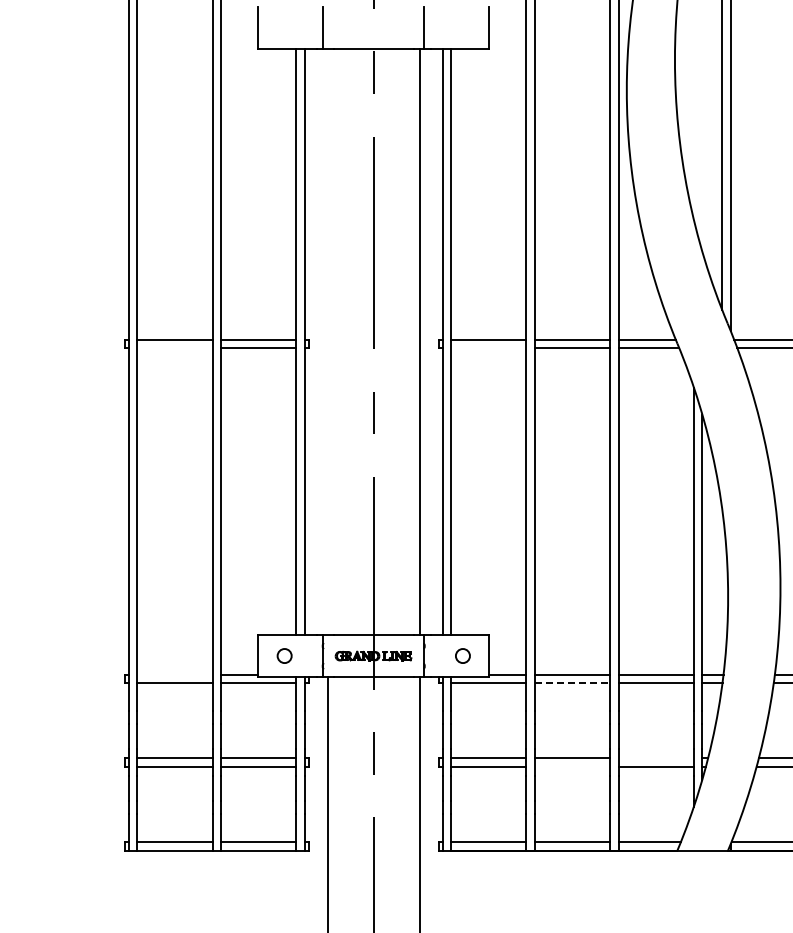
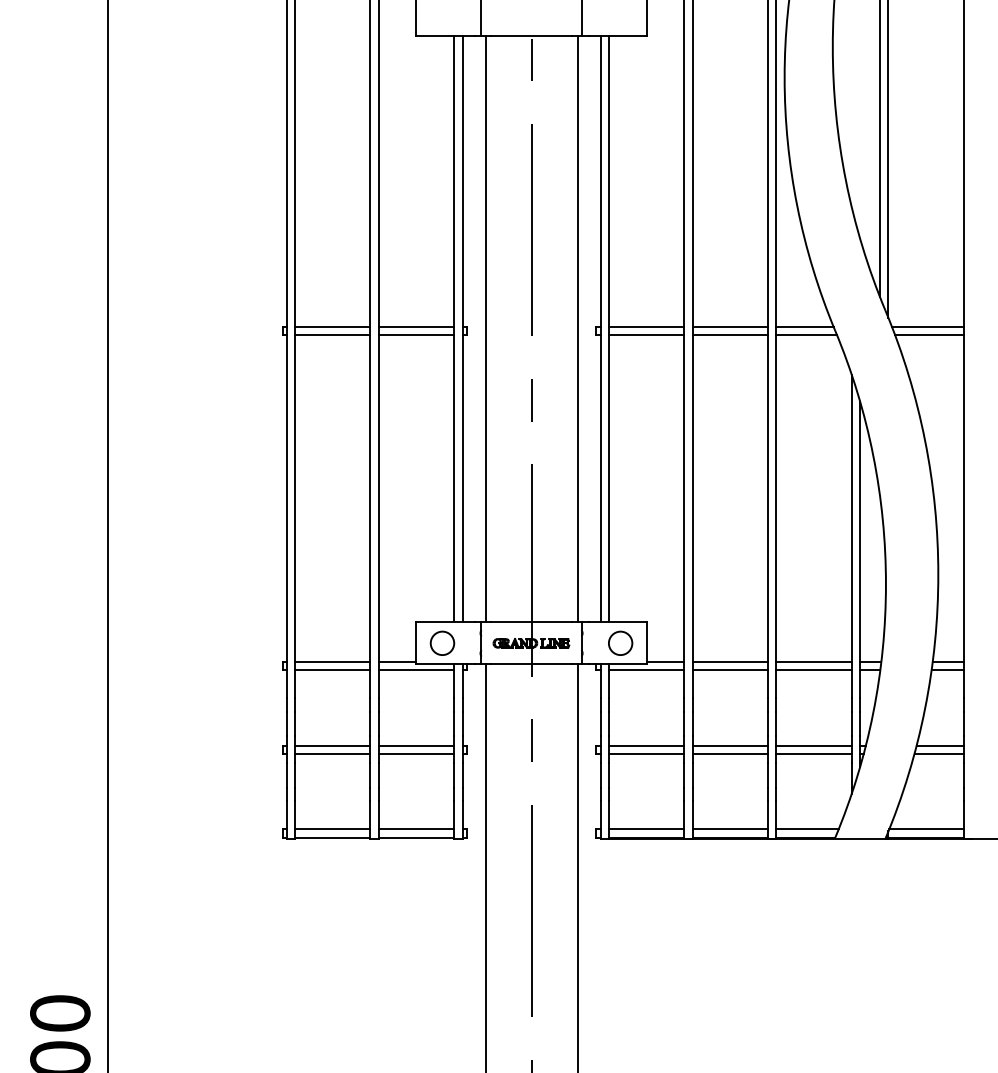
line: (327, 342) -> (485, 329), added
line: (174, 348) -> (332, 335), added
line: (488, 348) -> (646, 335), added
circle: (284, 655) -> (442, 642), size x1.67
circle: (462, 655) -> (620, 642), size x1.67
line: (174, 674) -> (332, 661), added
line: (572, 683) -> (730, 670), dashed -> solid
line: (655, 758) -> (813, 745), added
line: (572, 766) -> (730, 753), added

